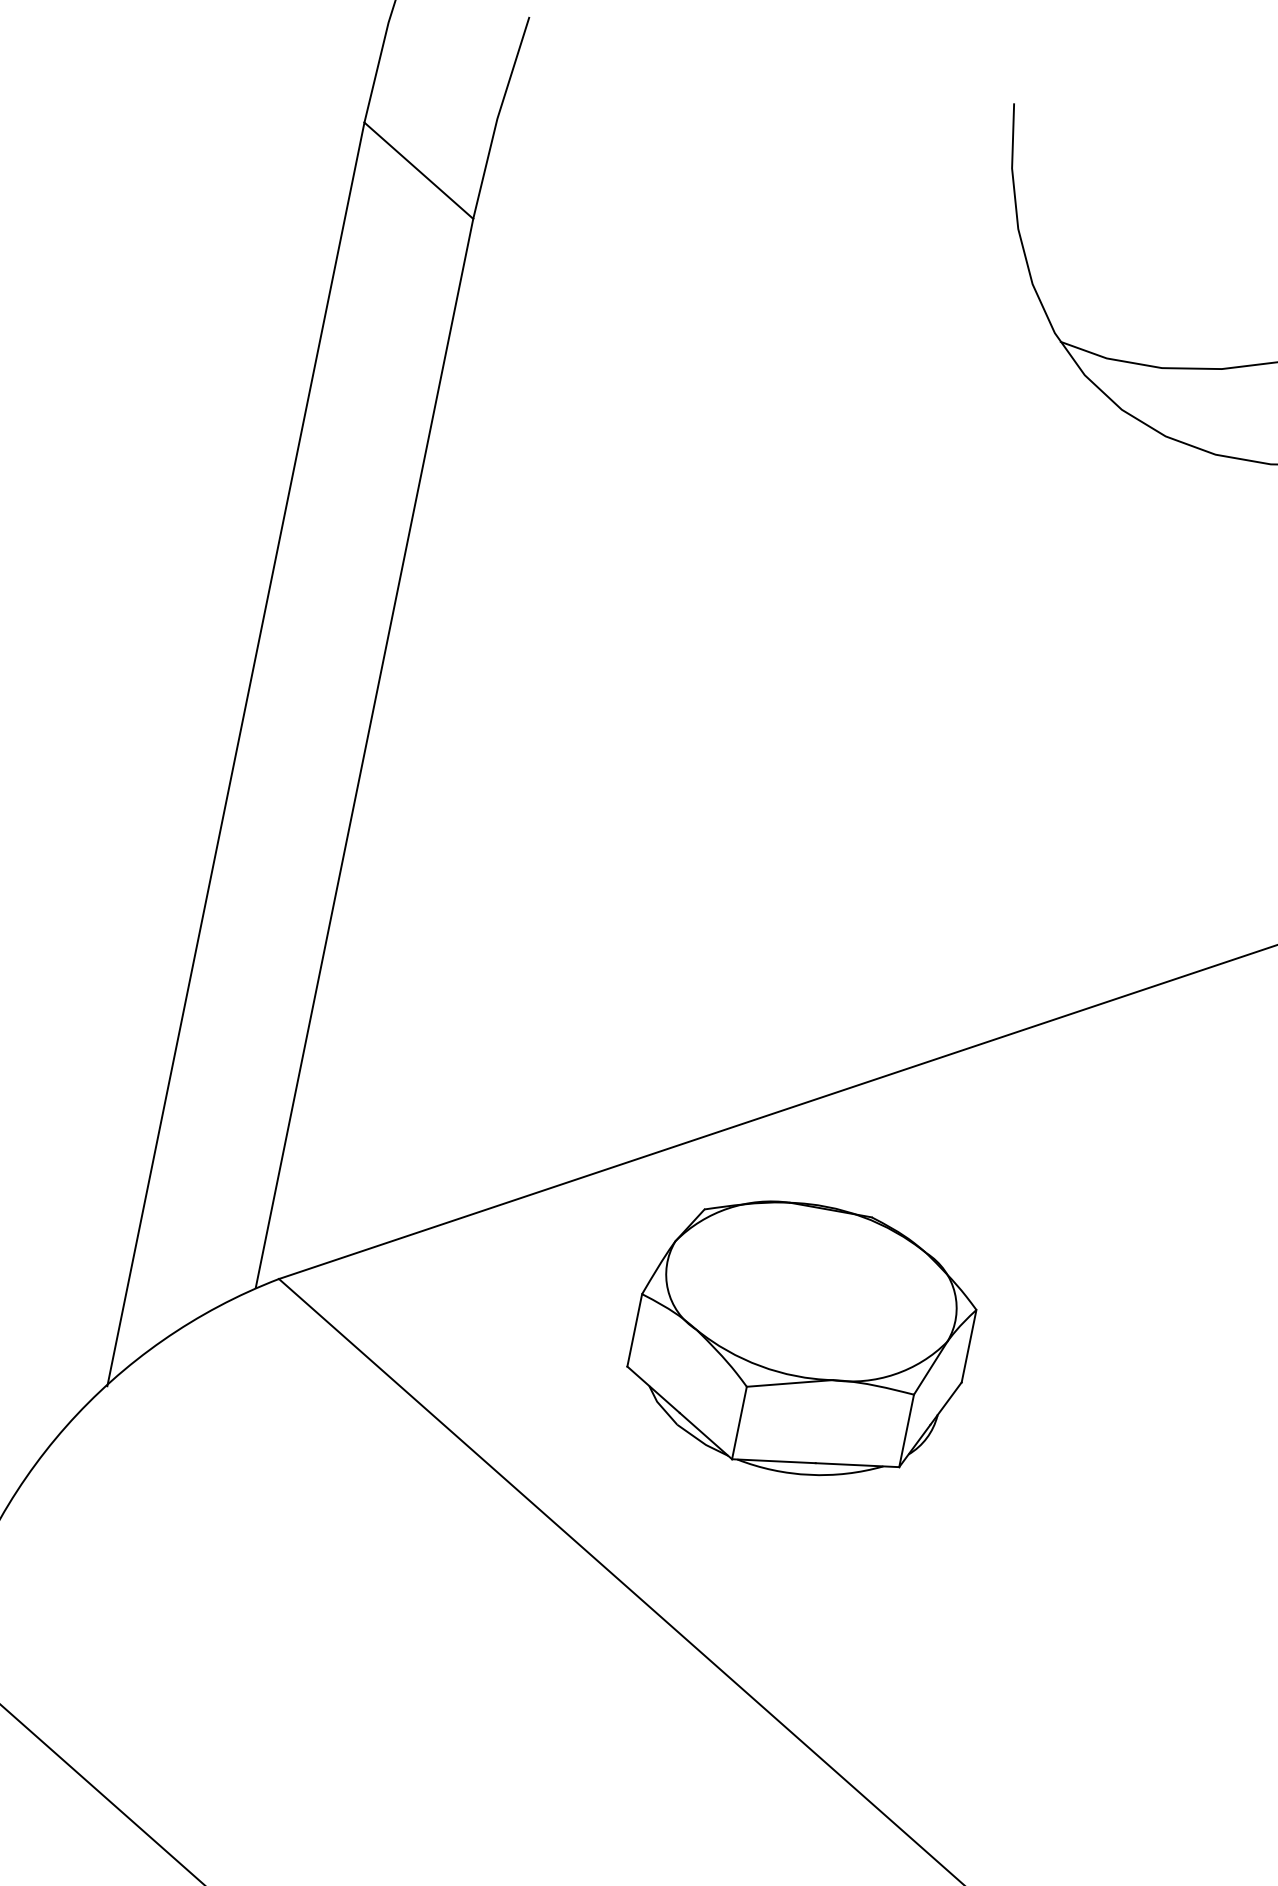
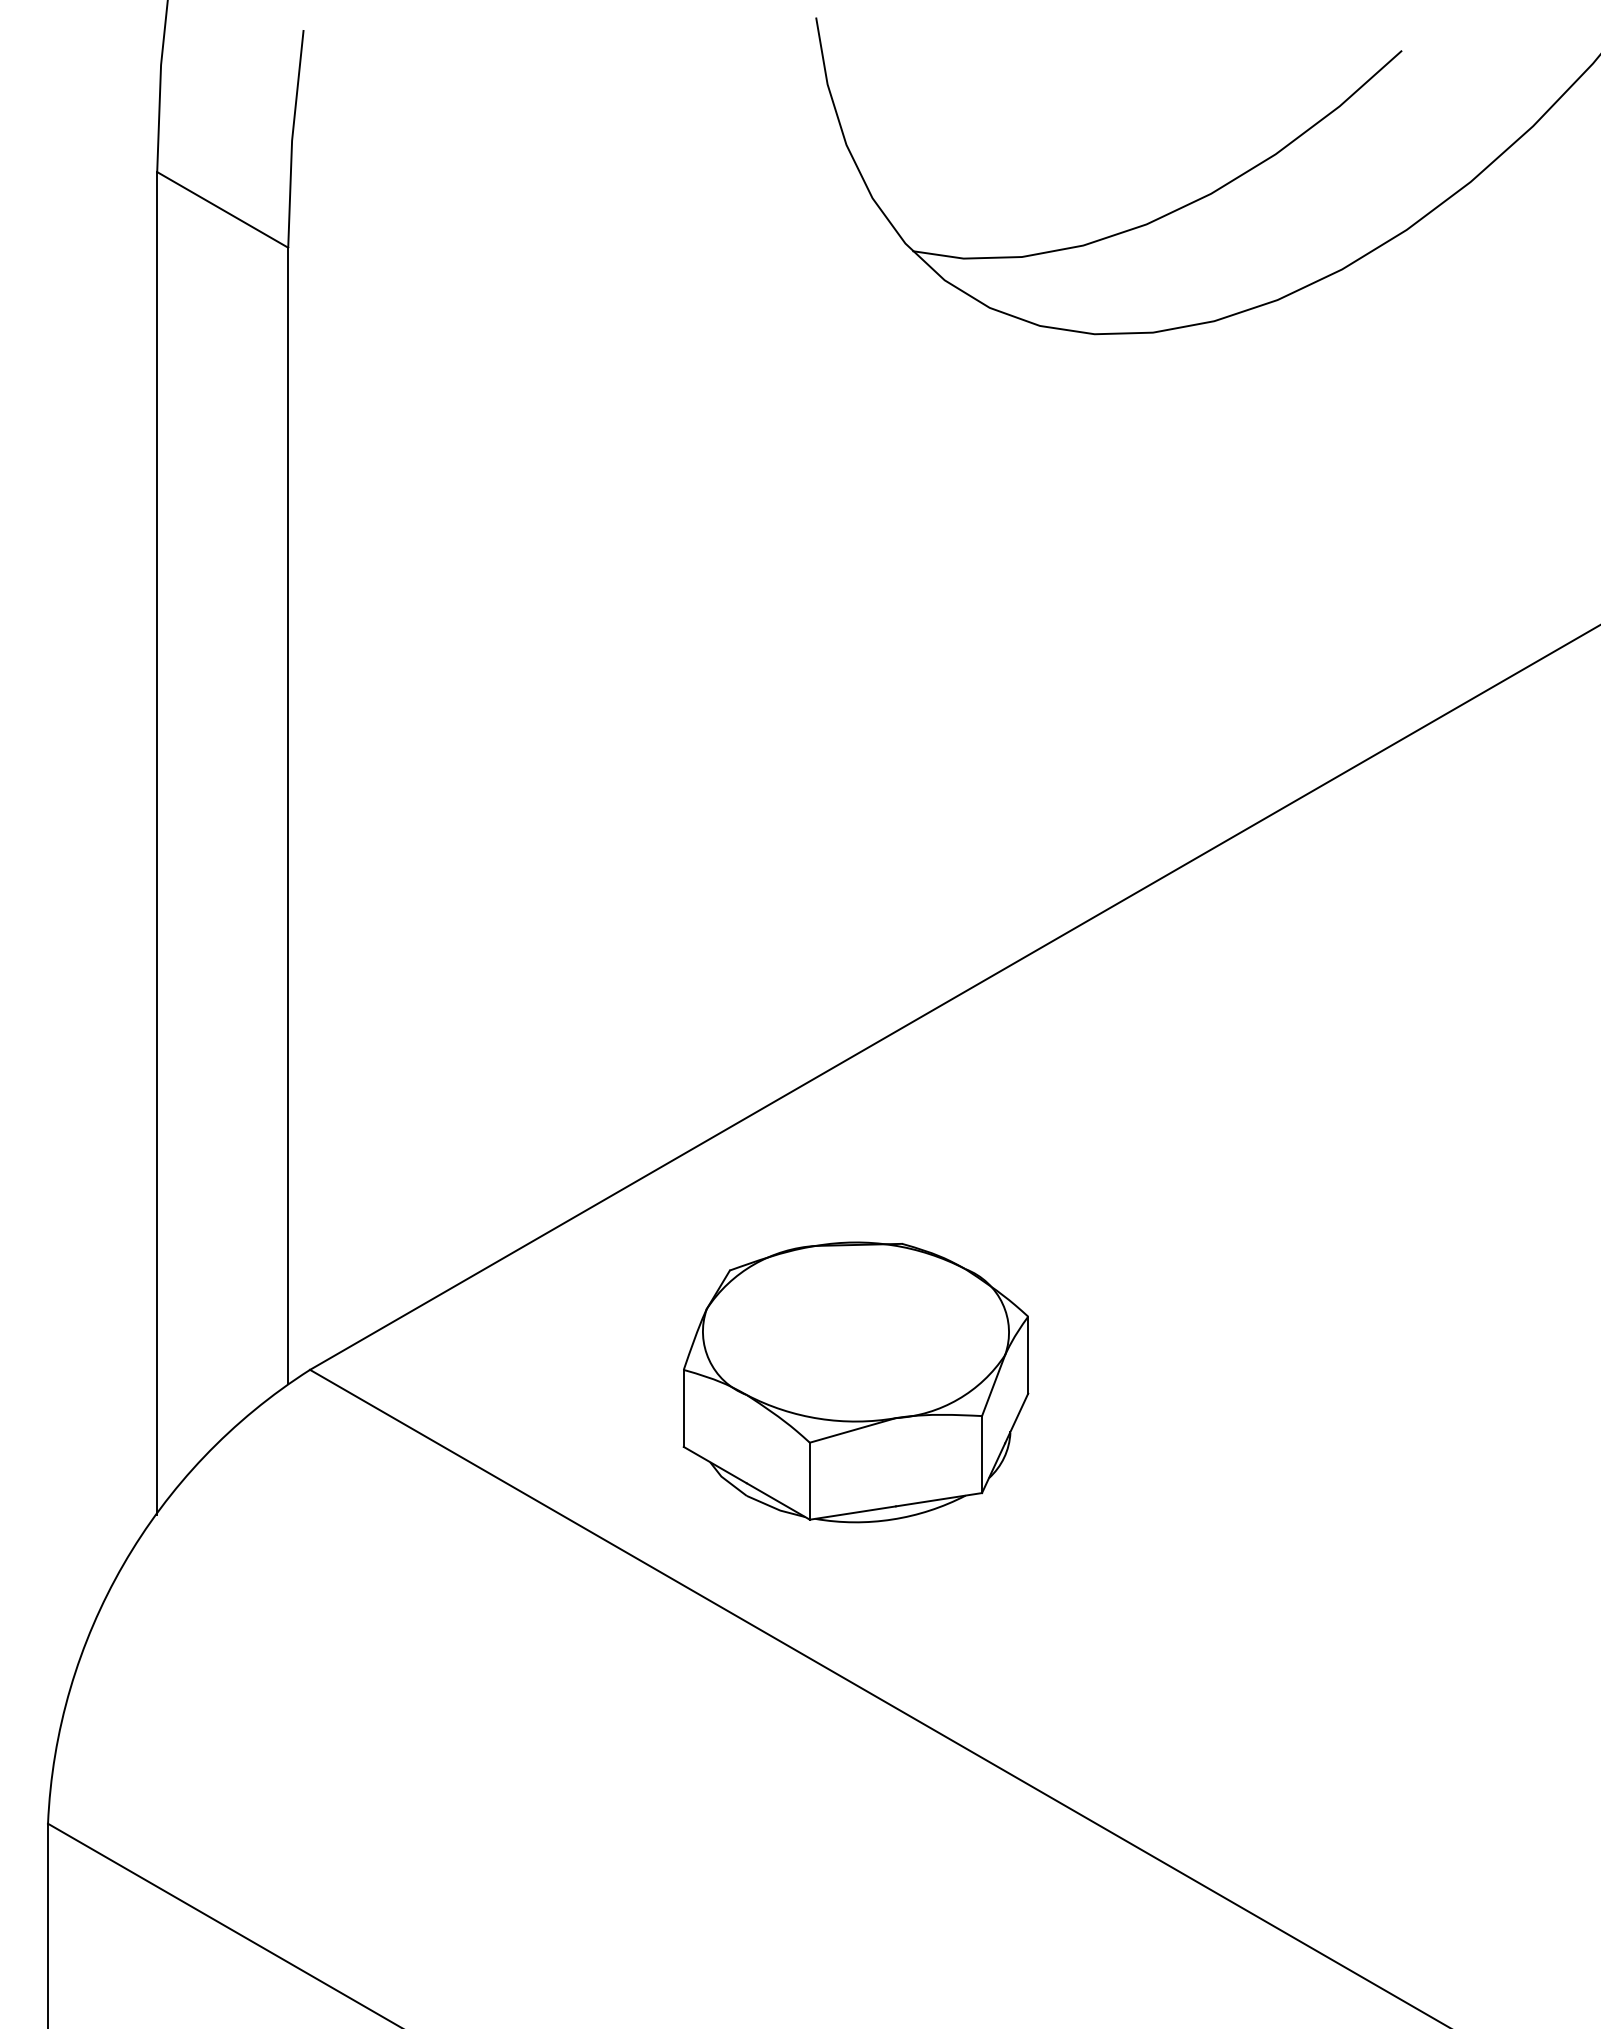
part: (801, 1338) -> (855, 1382), moved

